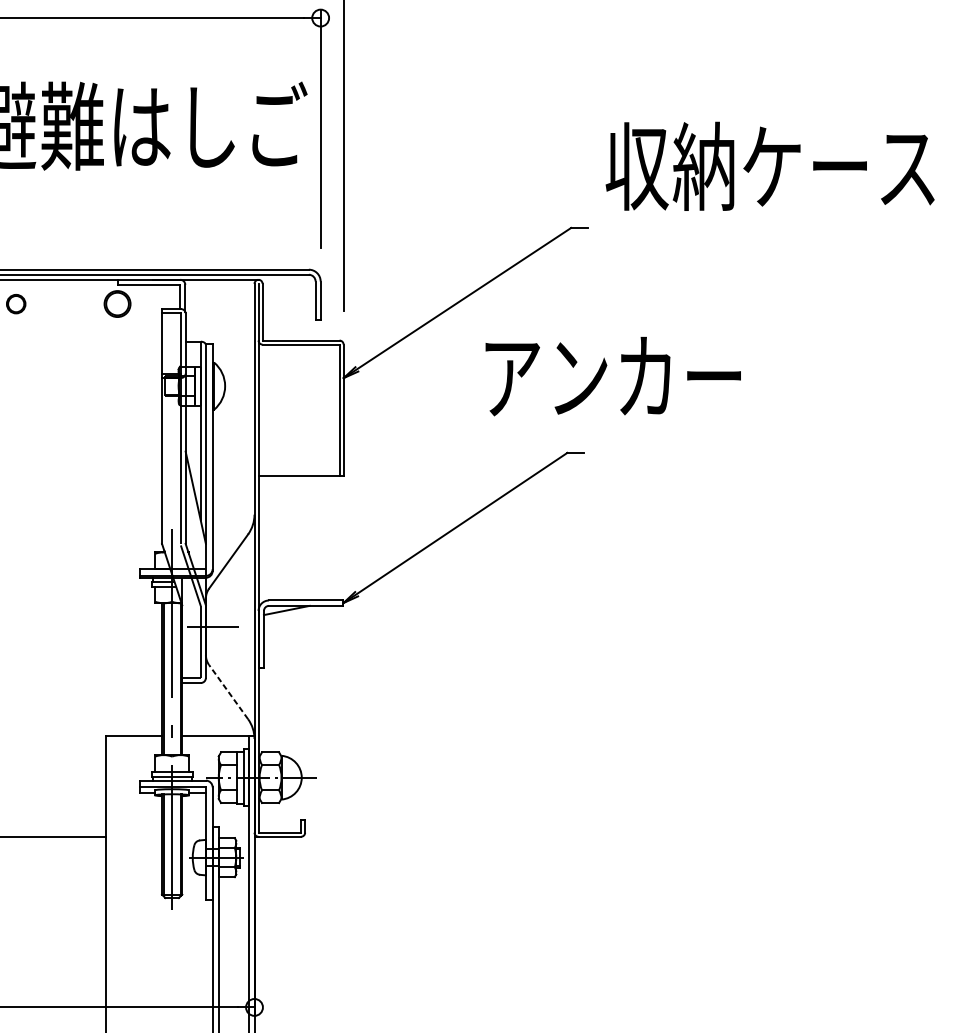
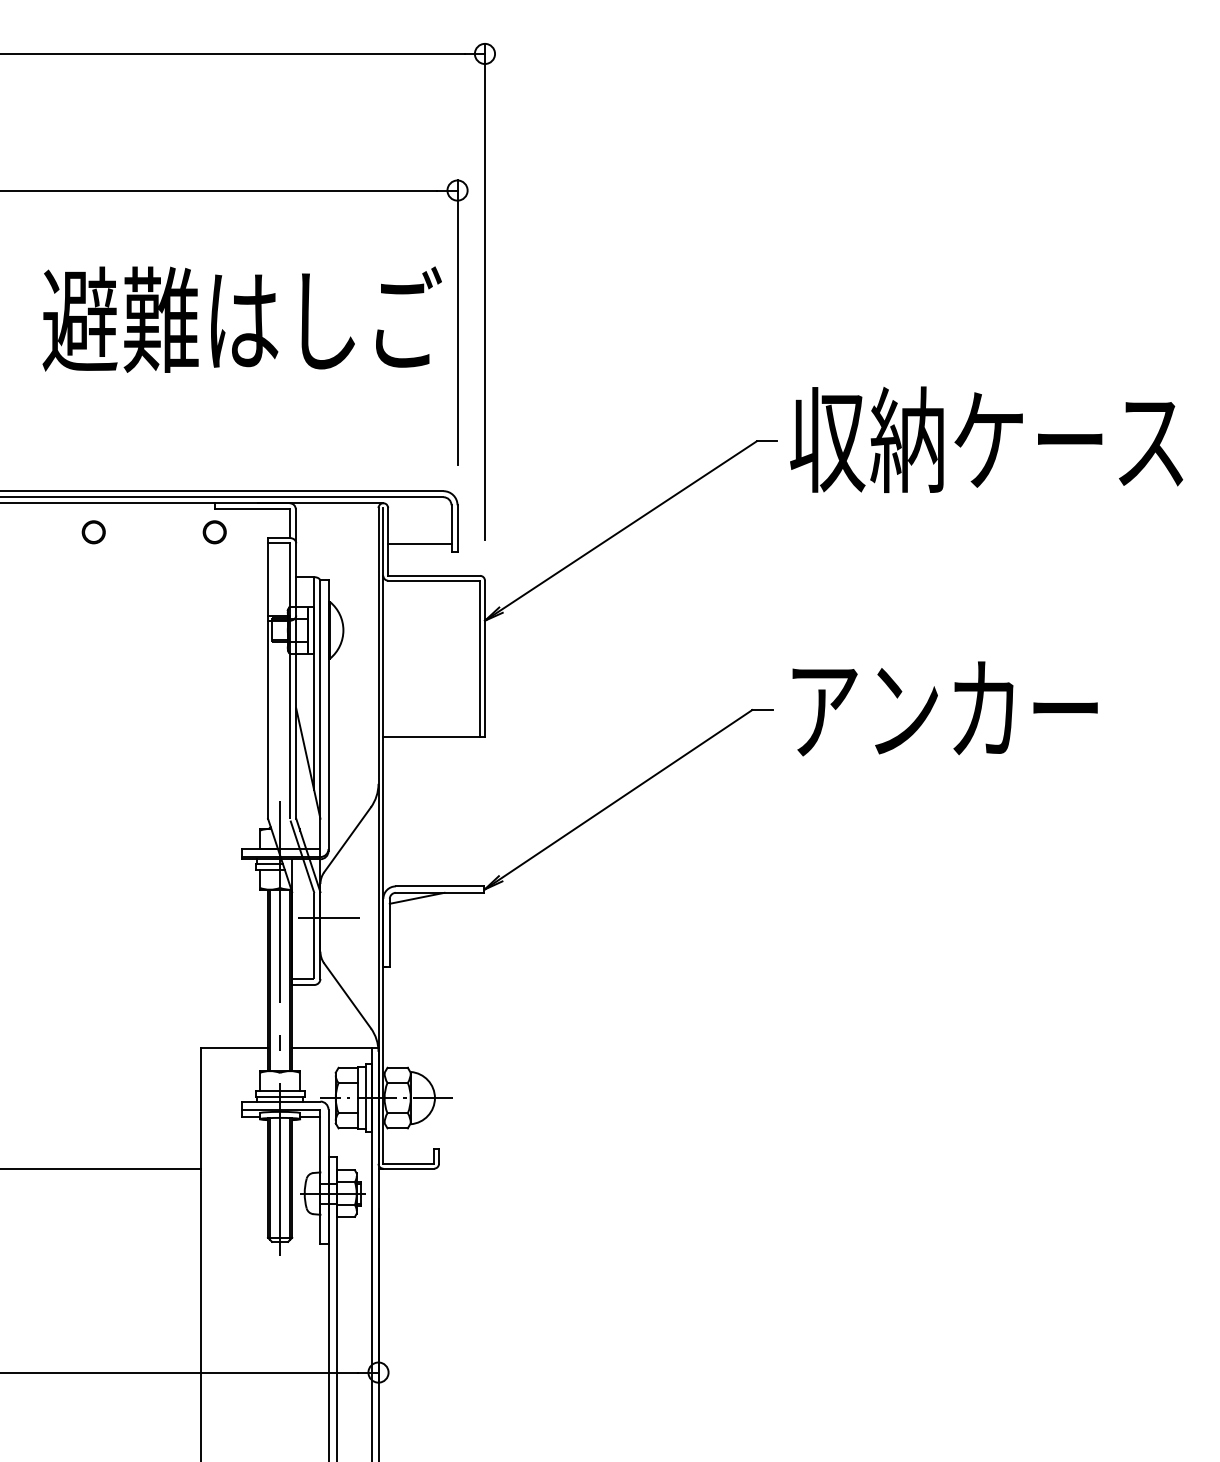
text: (770, 166) -> (986, 439), moved
part: (117, 304) -> (214, 532), size x0.71
line: (288, 313) -> (419, 543), added
text: (612, 376) -> (944, 708), moved
line: (228, 691) -> (347, 995), dashed -> solid

